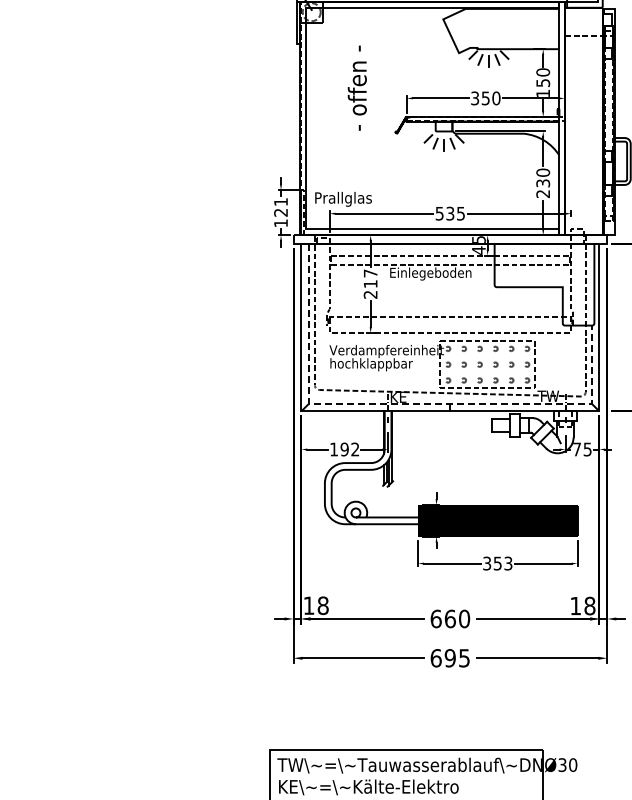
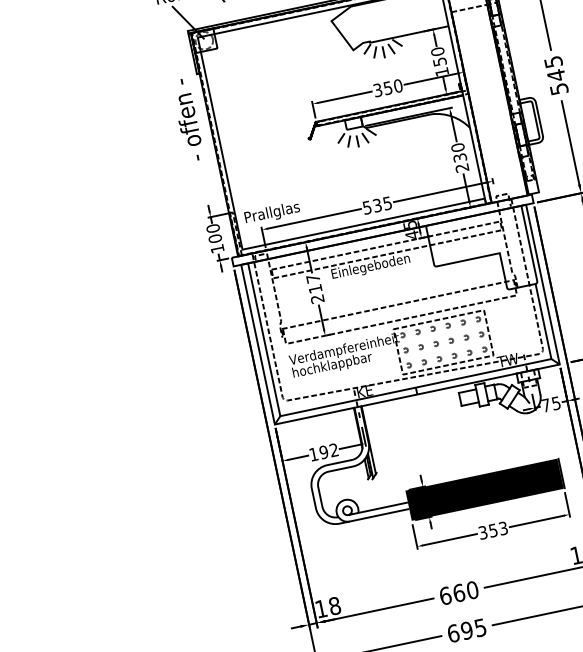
text: (356, 87) -> (186, 119), moved
text: (280, 206) -> (213, 232), 121 -> 100
line: (410, 404) -> (377, 396), dashed -> solid

